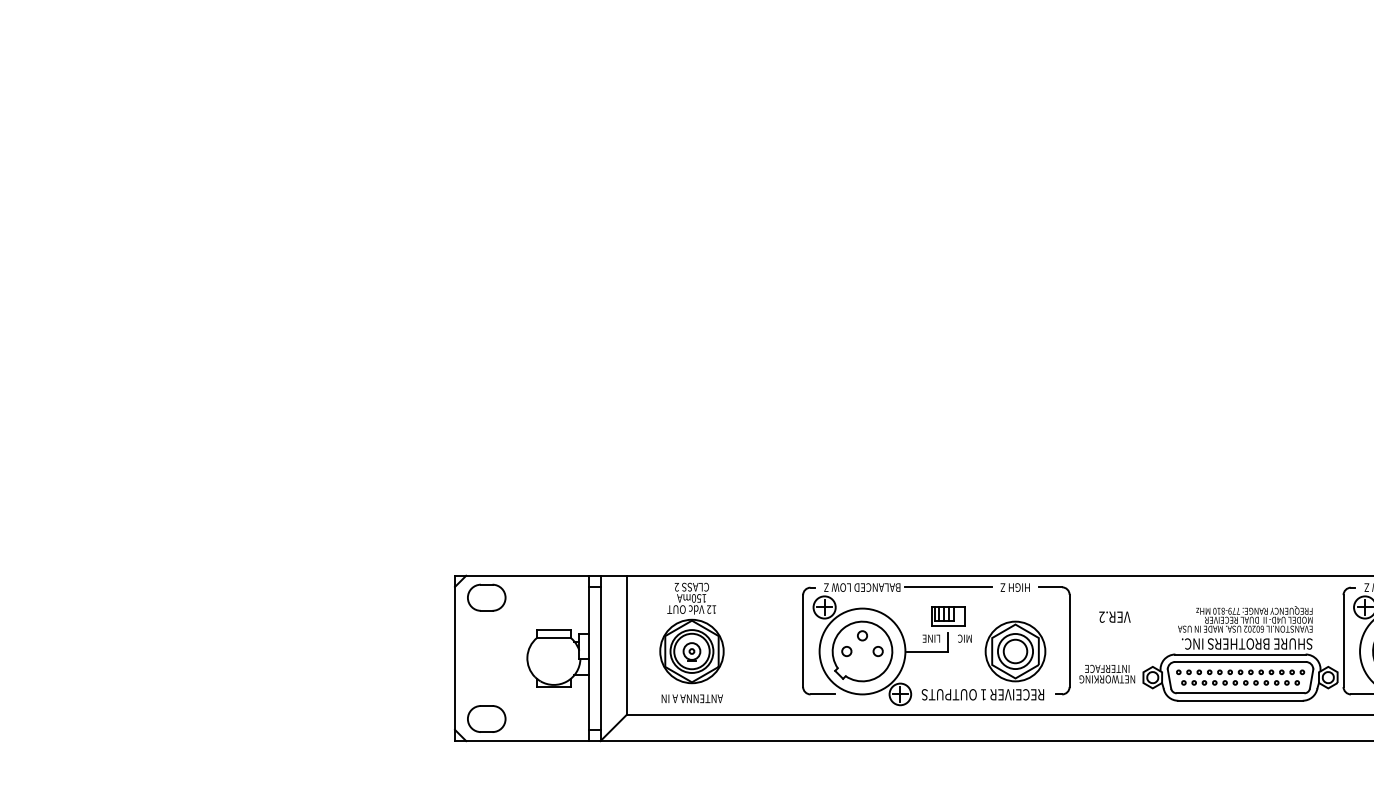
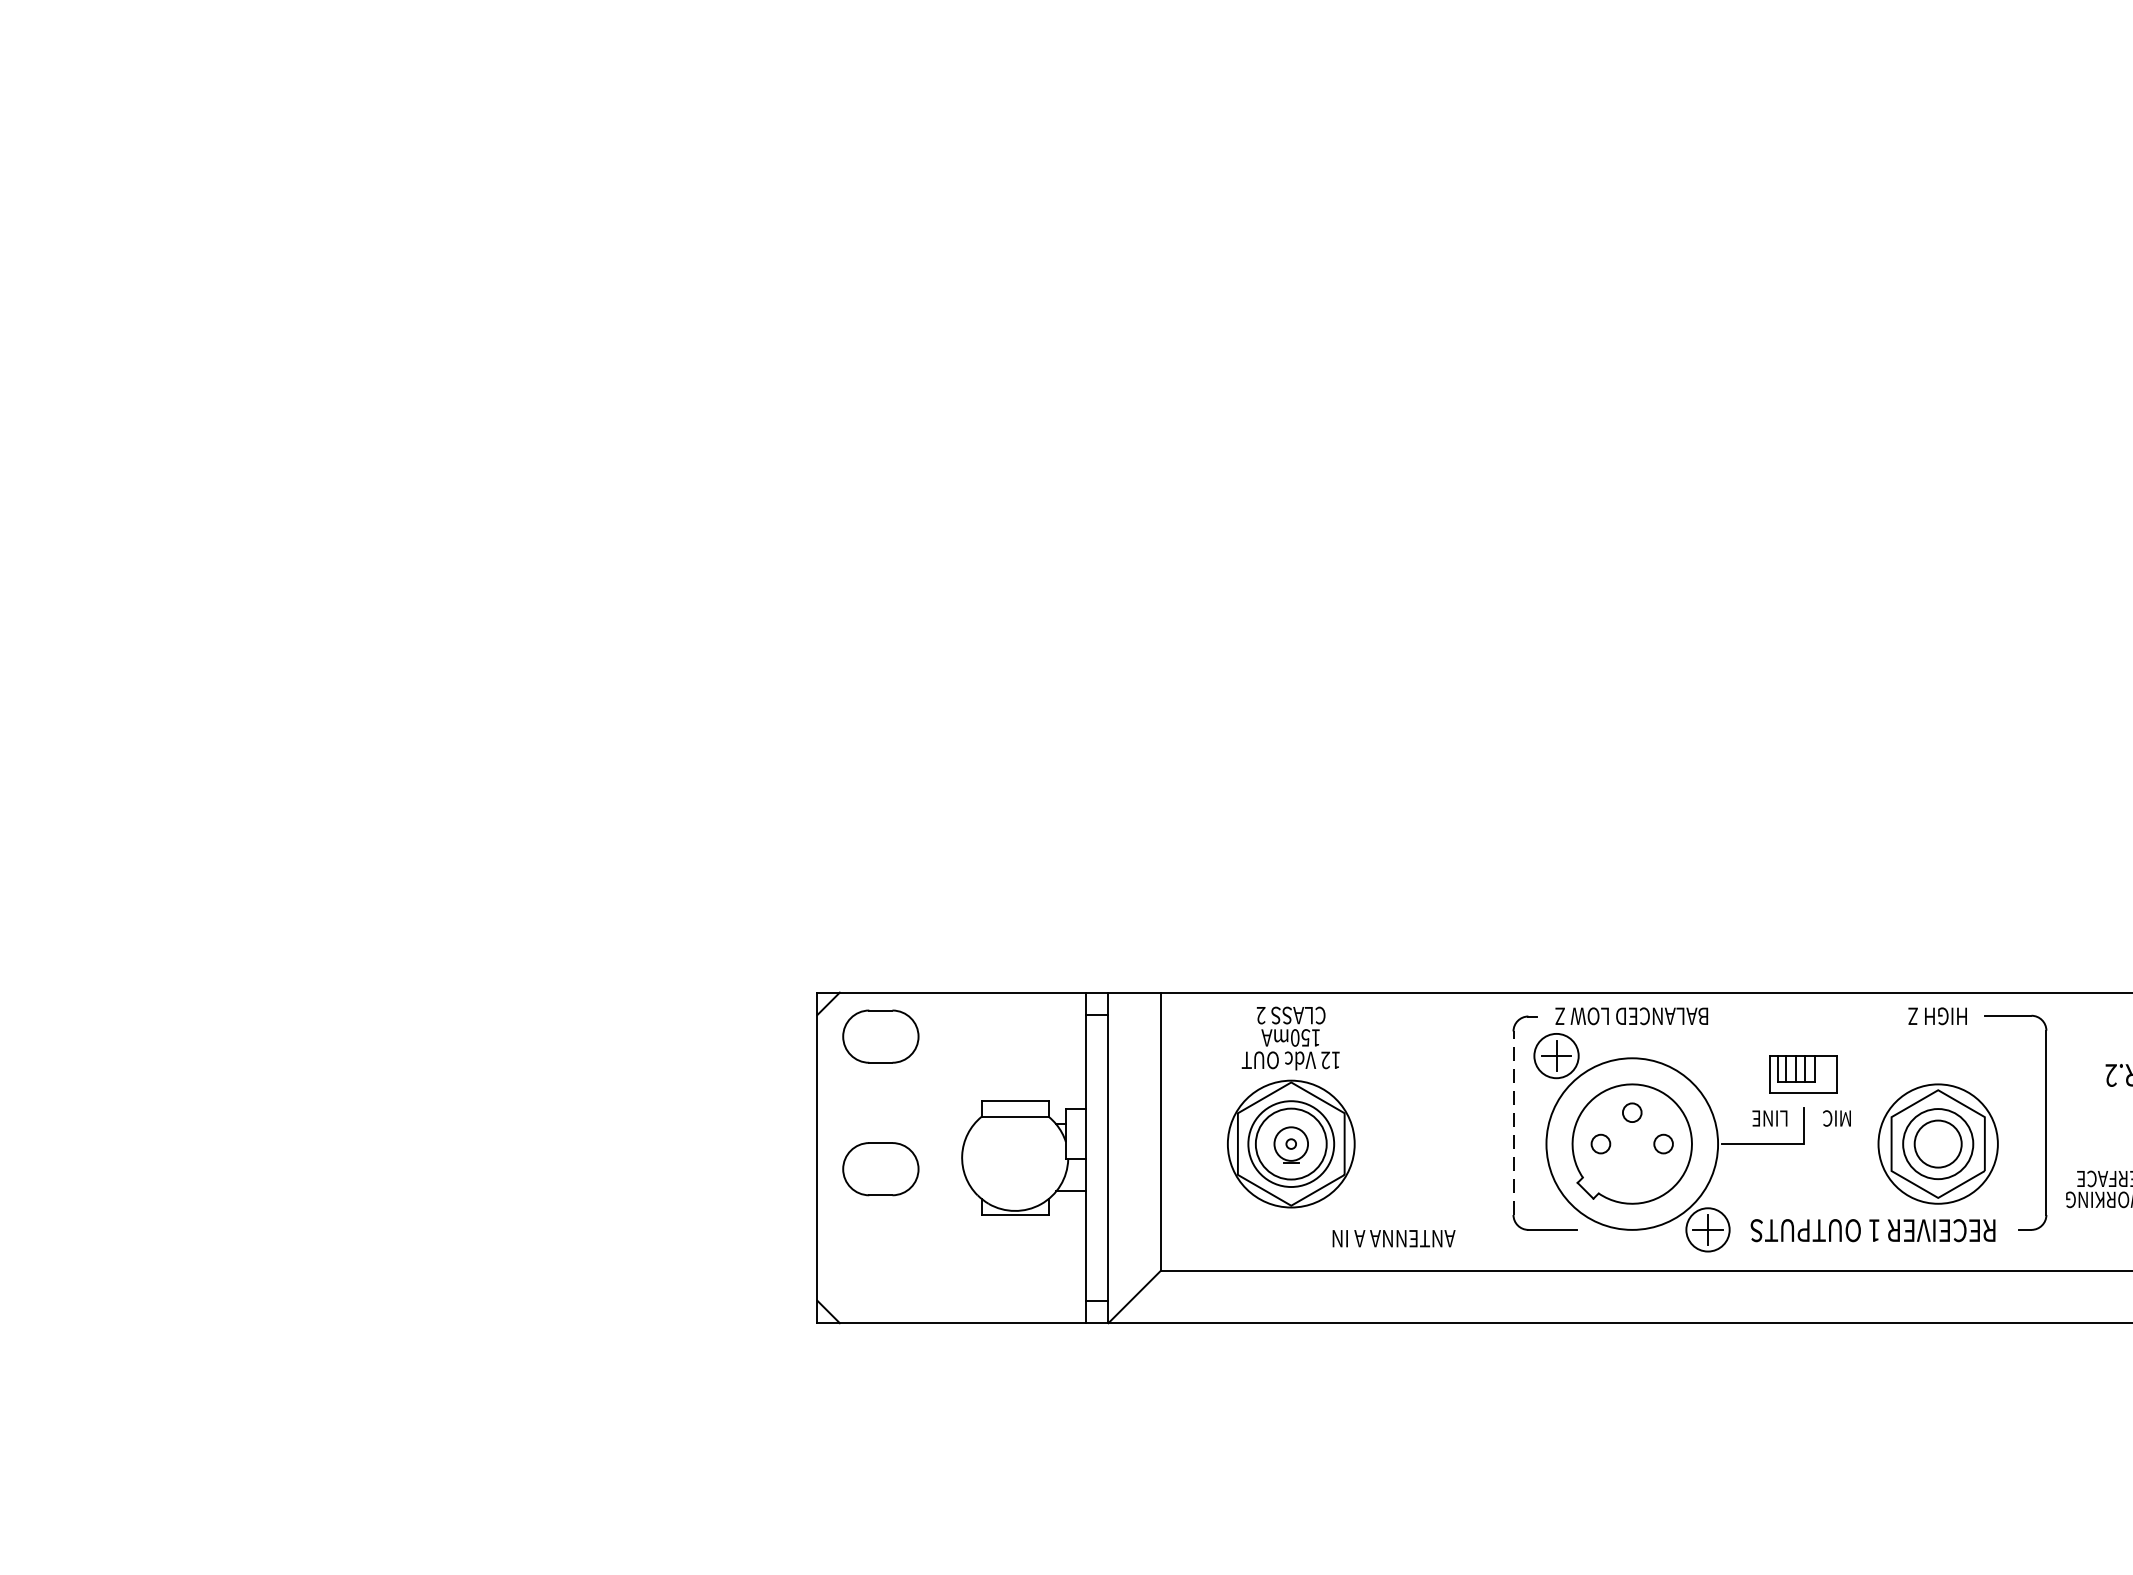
line: (948, 587) -> (1804, 1016), removed
line: (803, 641) -> (1514, 1124), solid -> dashed
text: (691, 698) -> (1392, 1238), moved
part: (486, 718) -> (880, 1168), moved

